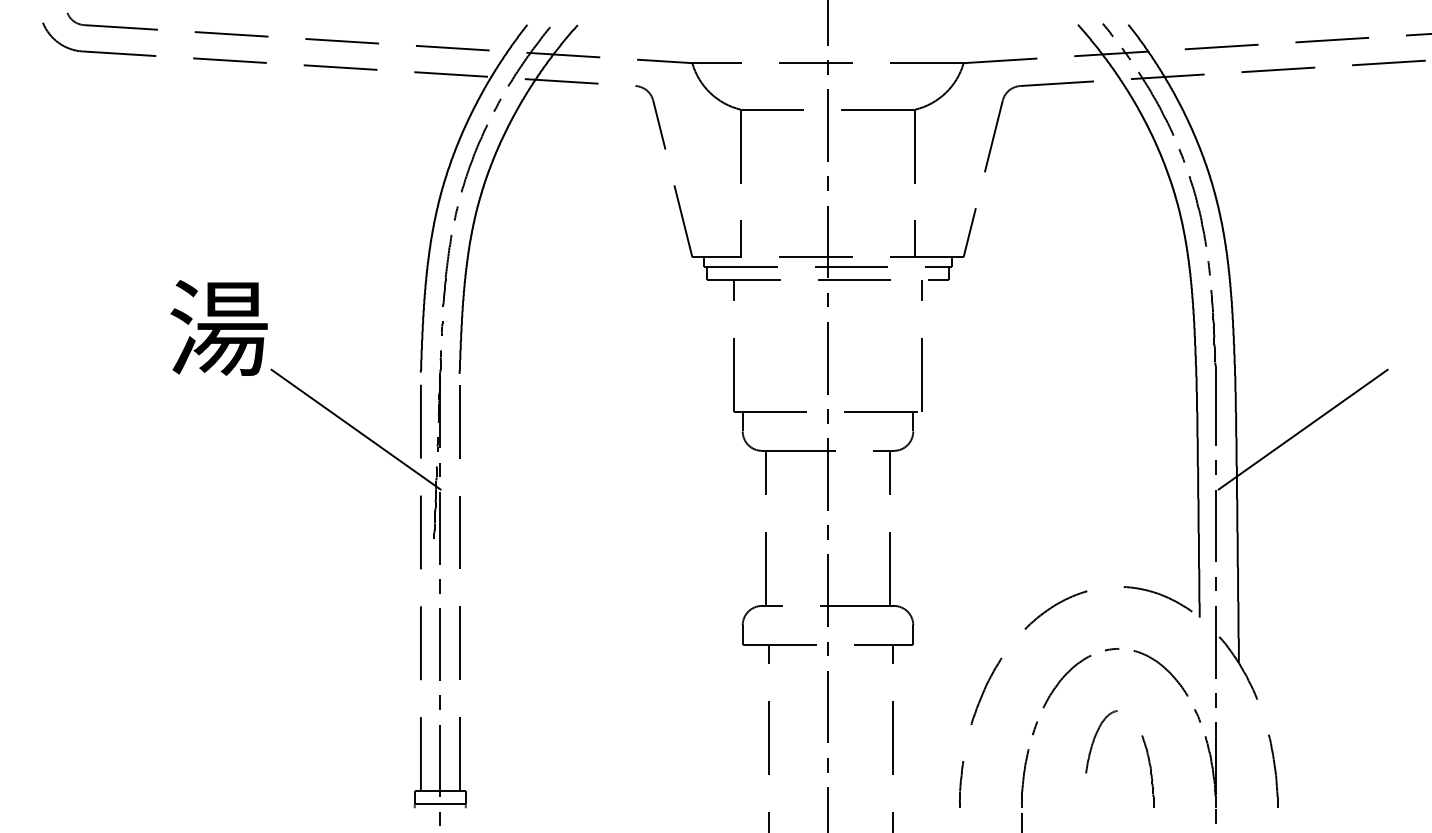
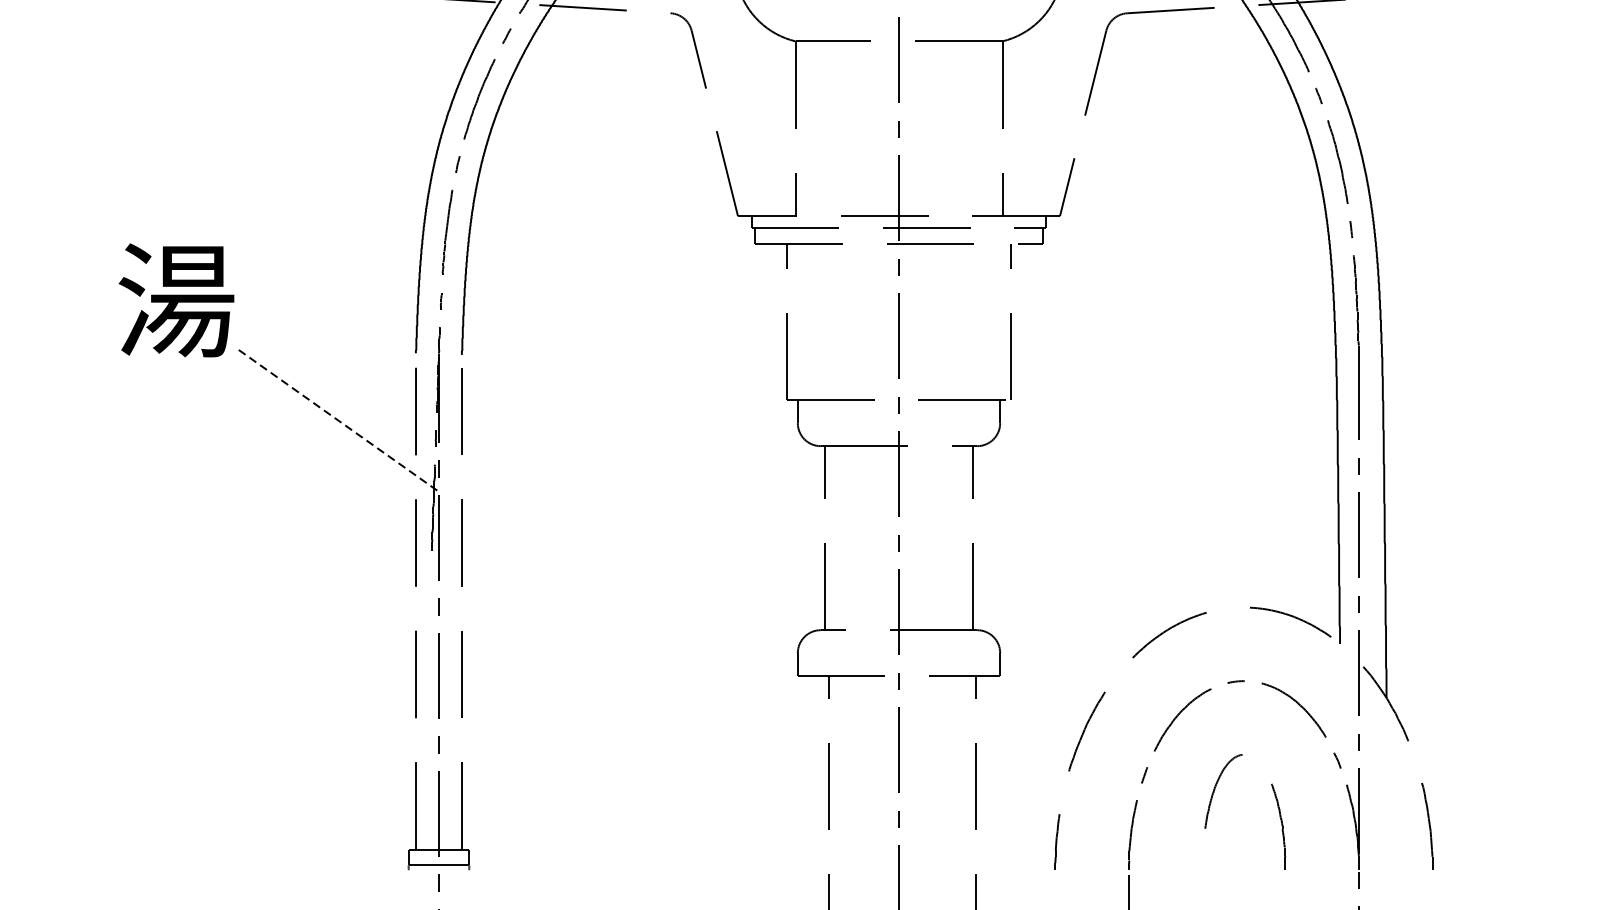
line: (356, 429) -> (339, 420), solid -> dashed
line: (1302, 429) -> (1461, 420), removed

